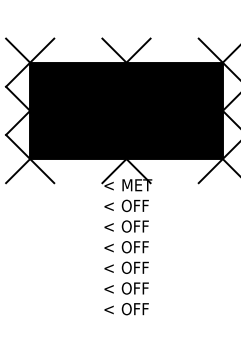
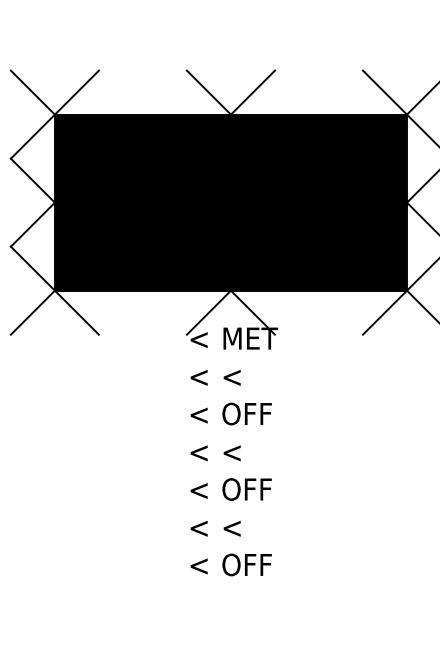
text: (134, 205) -> (245, 375), OFF -> <
text: (134, 247) -> (245, 452), OFF -> <
text: (134, 288) -> (245, 527), OFF -> <

